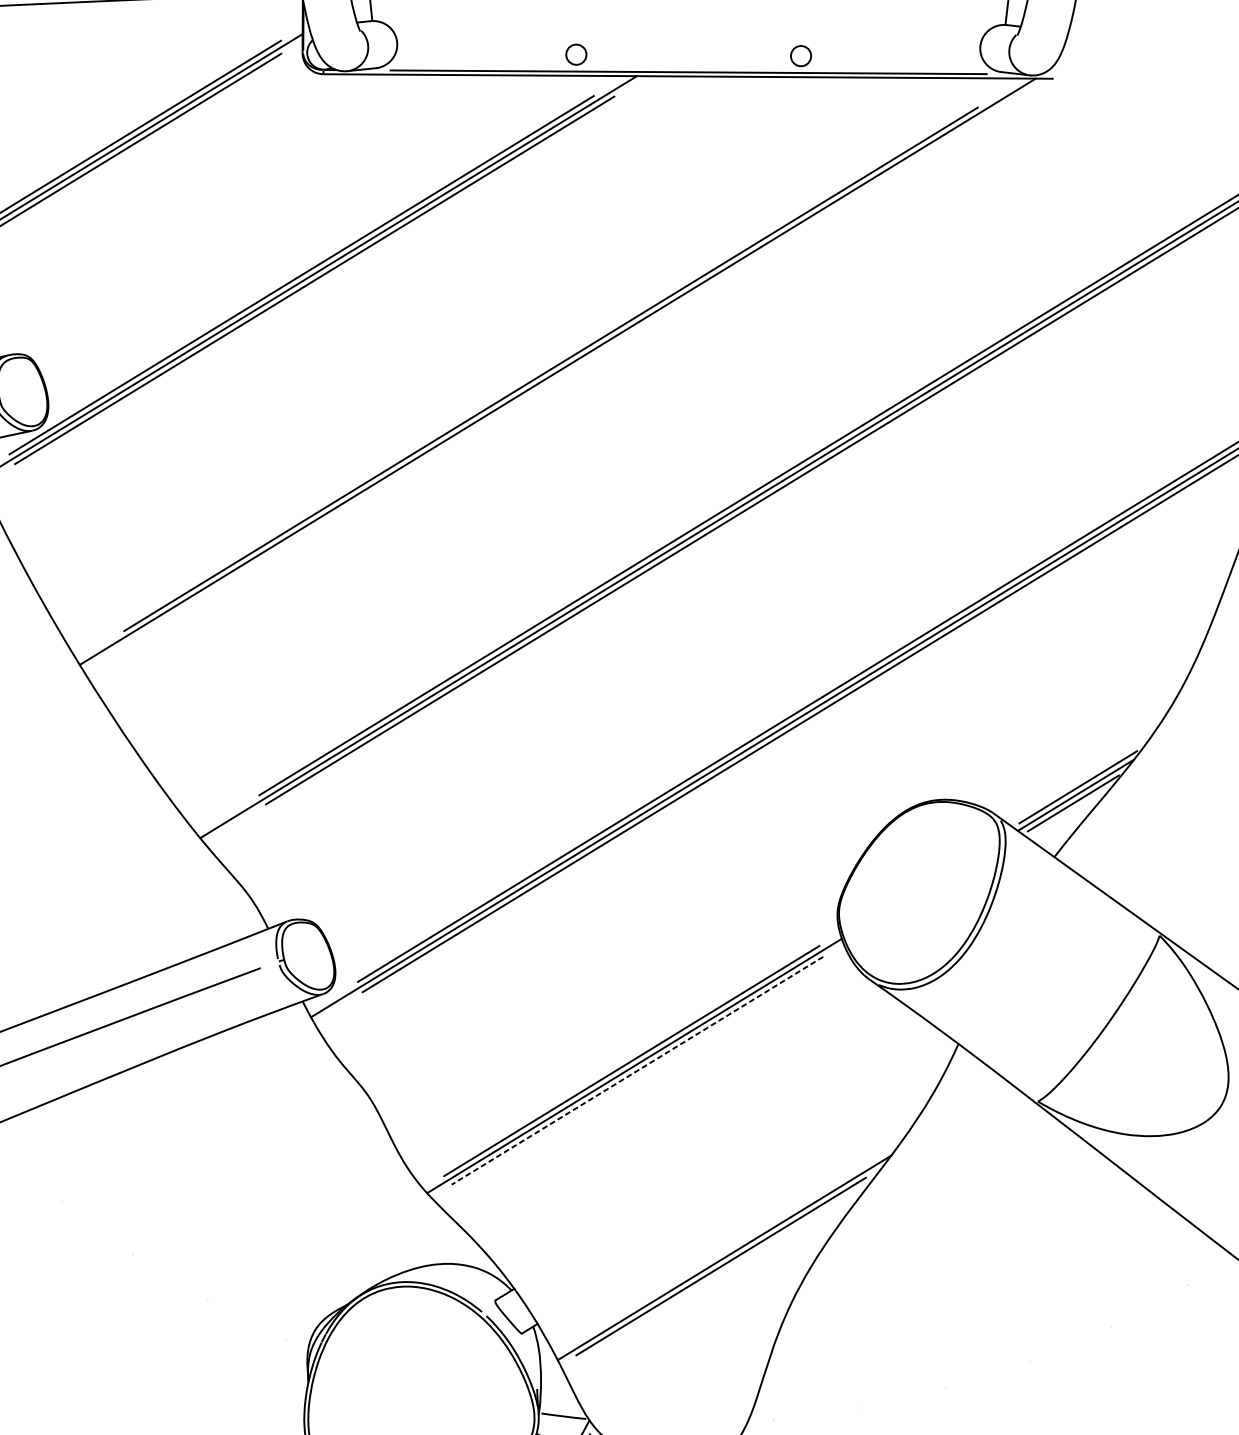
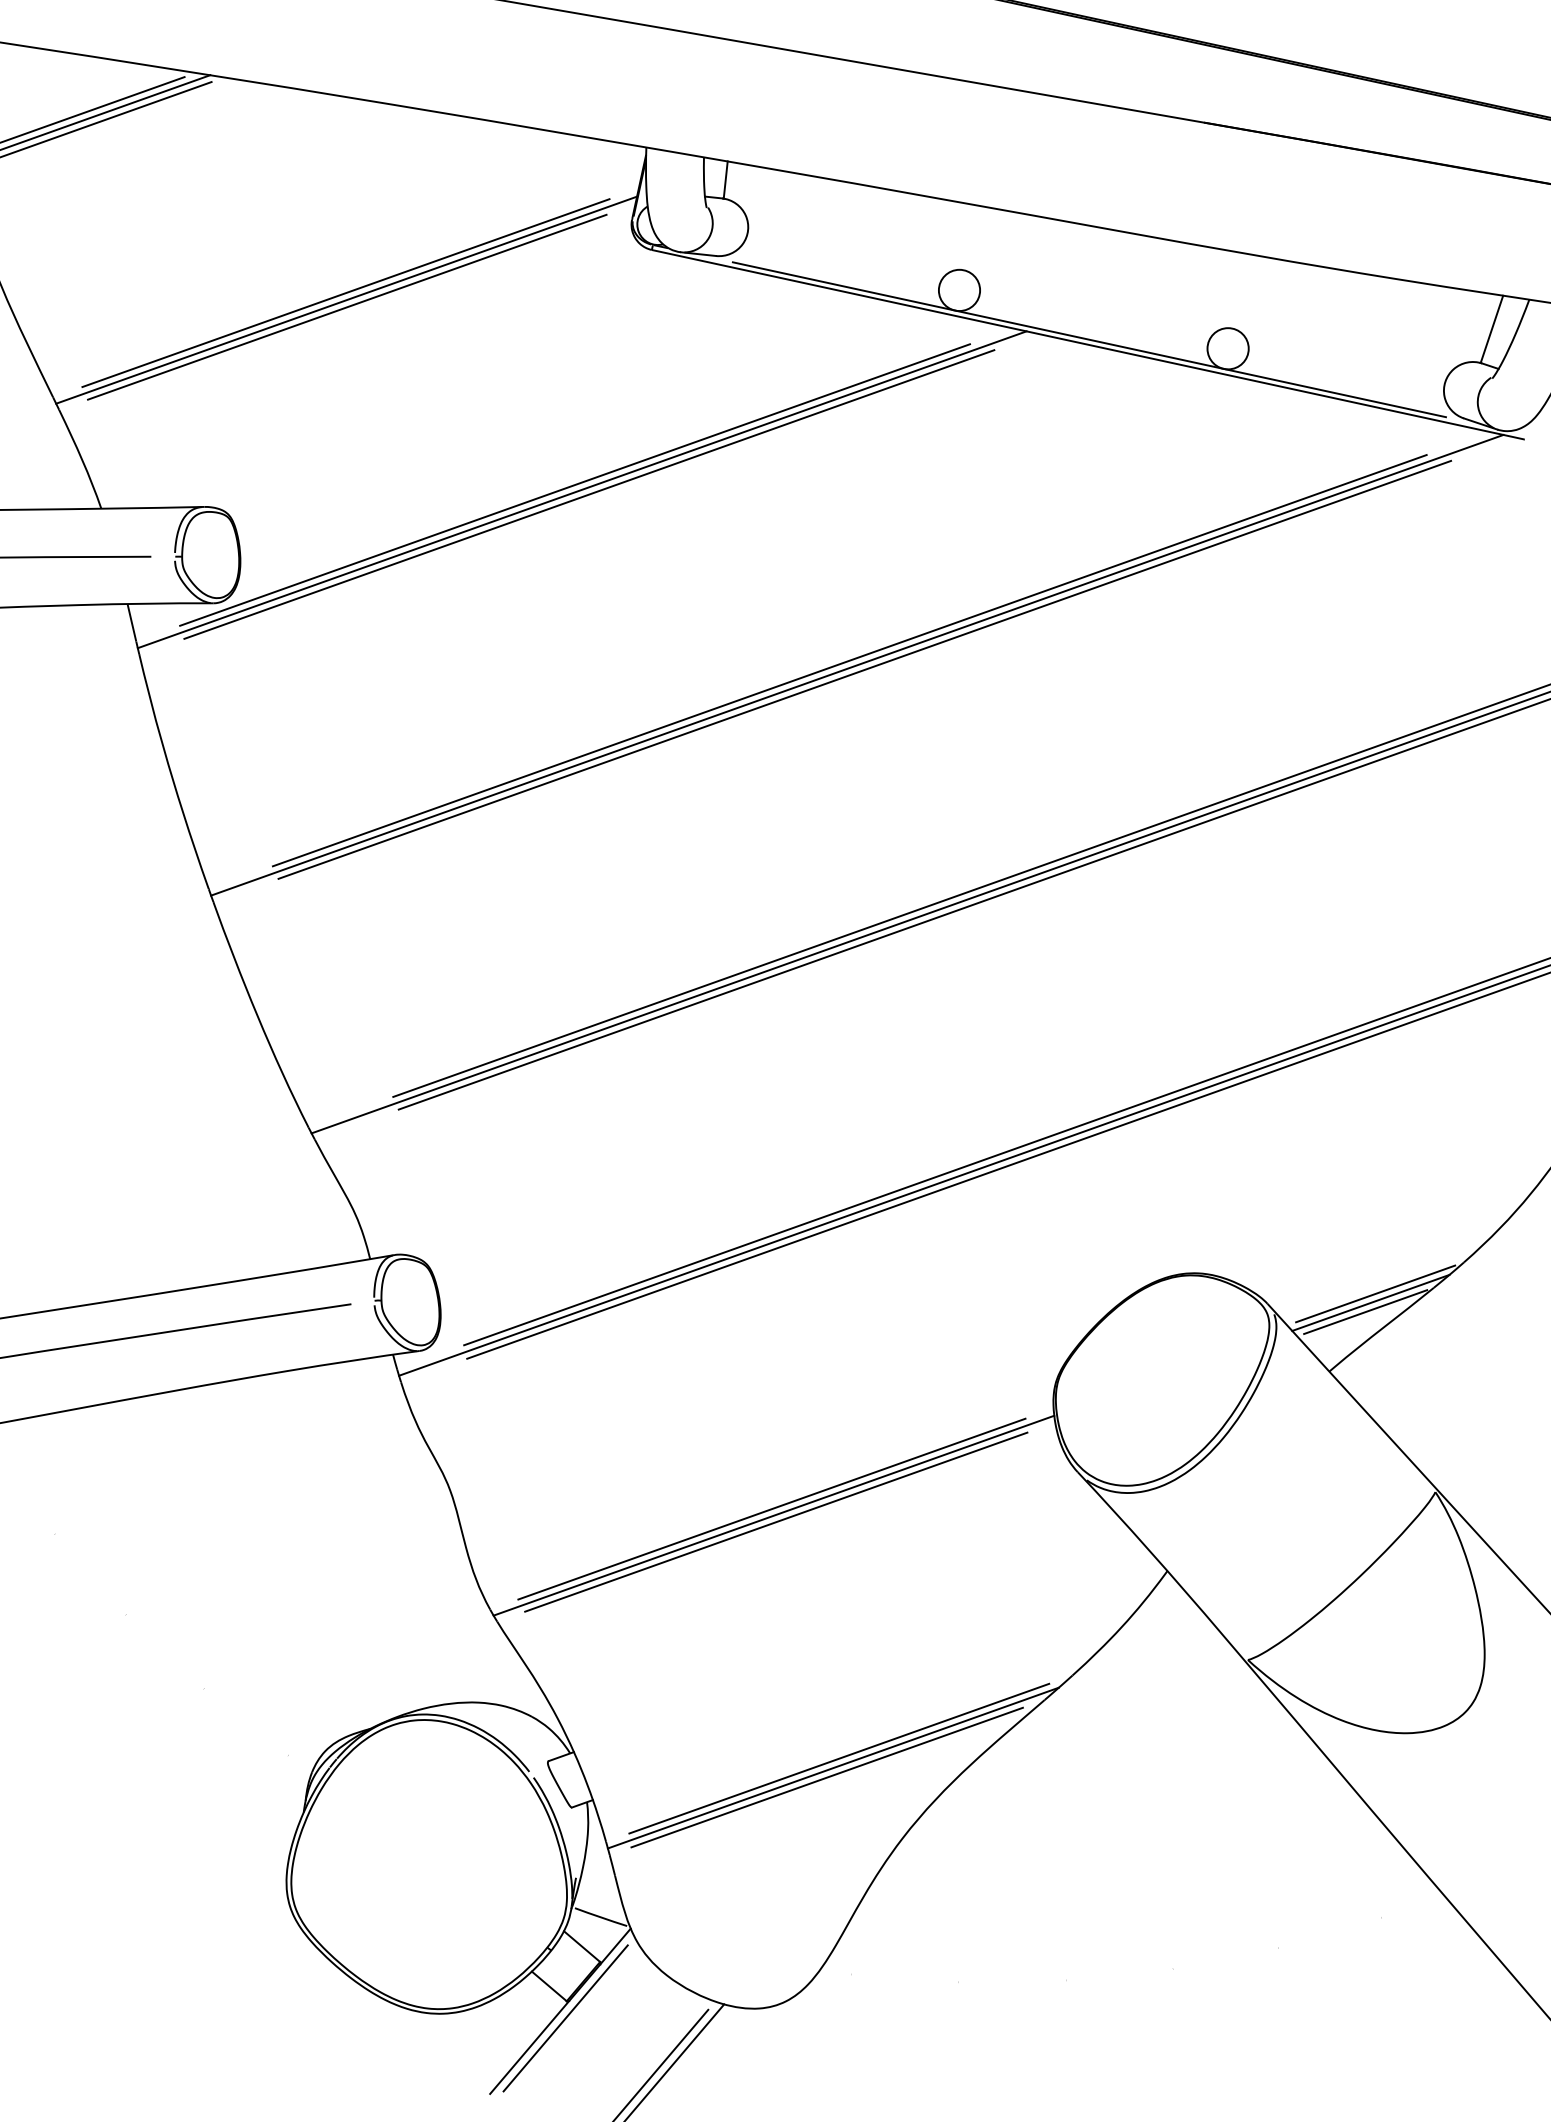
circle: (576, 54) -> (959, 290), size x1.67
circle: (800, 56) -> (1227, 348), size x1.67
line: (564, 373) -> (864, 669), added
line: (637, 1071) -> (776, 1522), dashed -> solid
line: (727, 1249) -> (839, 1758), added

